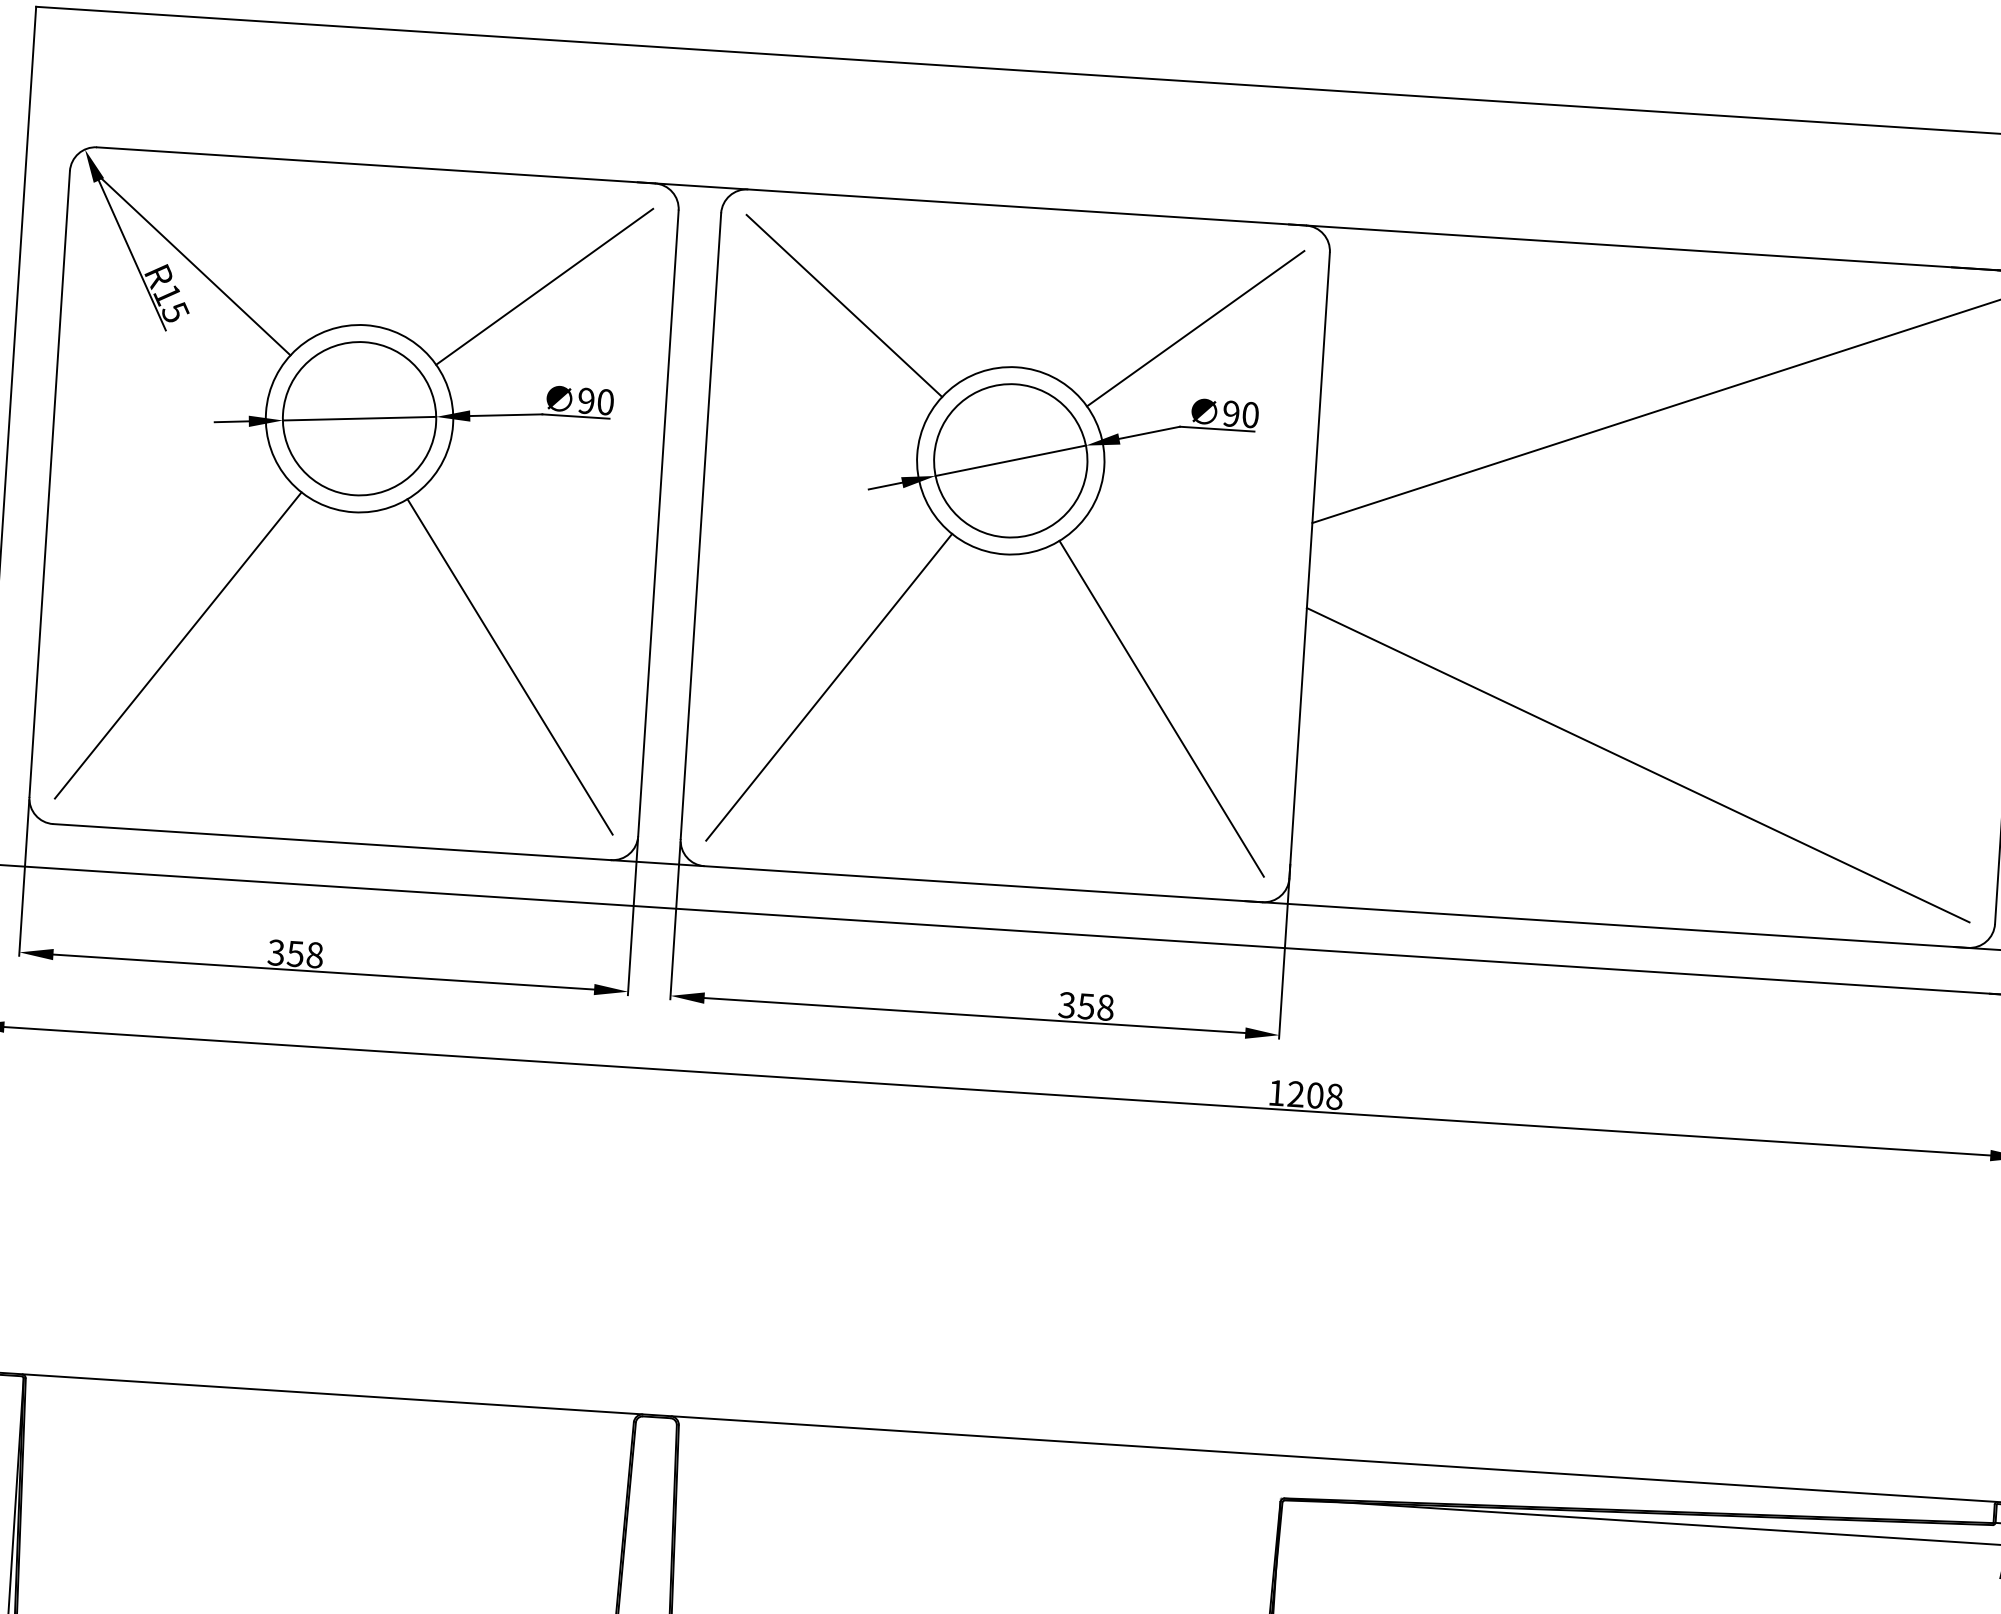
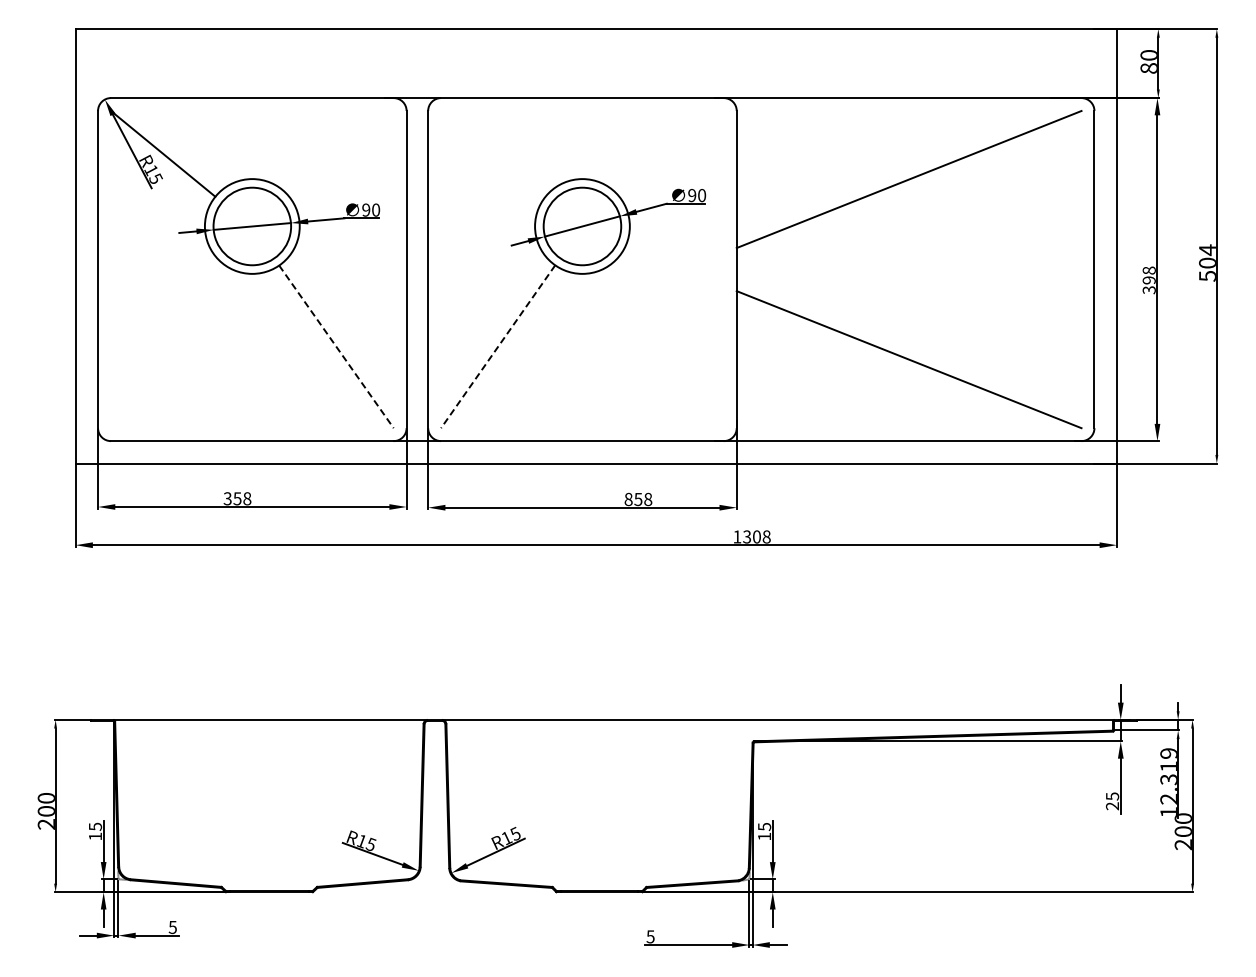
line: (544, 286) -> (341, 153), removed
line: (844, 305) -> (493, 153), removed
line: (1195, 328) -> (671, 153), removed
line: (176, 644) -> (167, 346), removed
line: (510, 668) -> (336, 347), solid -> dashed
line: (827, 688) -> (497, 347), solid -> dashed
line: (1161, 708) -> (666, 346), removed
text: (1066, 1003) -> (628, 498), 358 -> 858
text: (1296, 1095) -> (747, 537), 1208 -> 1308

